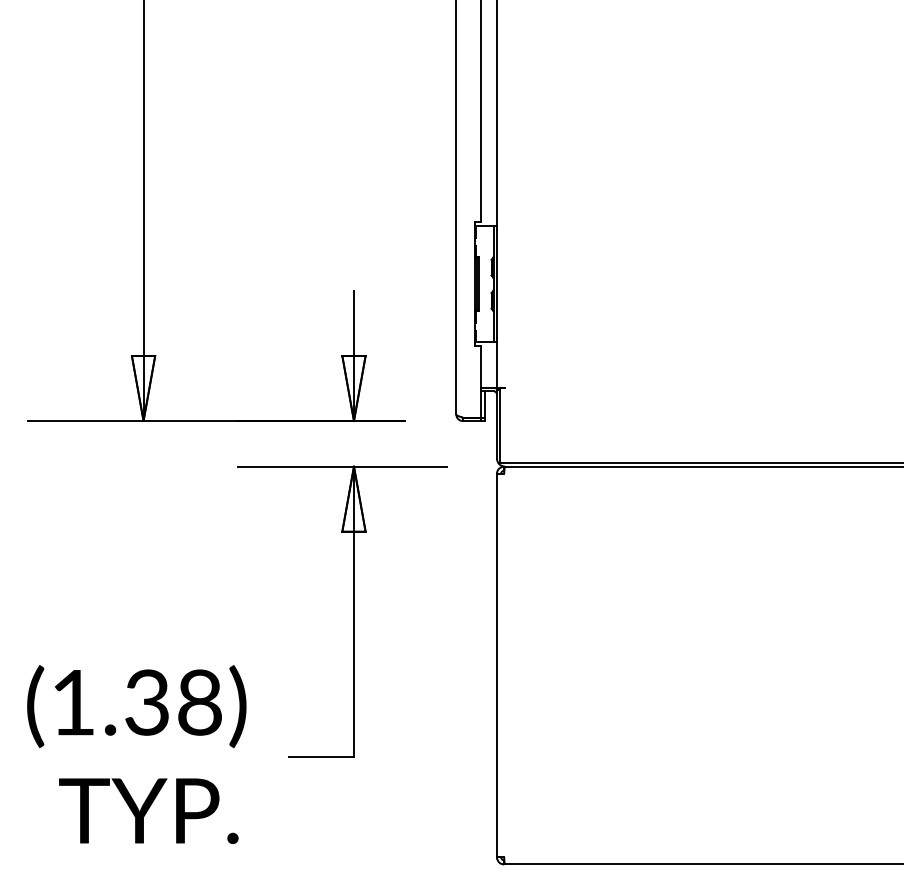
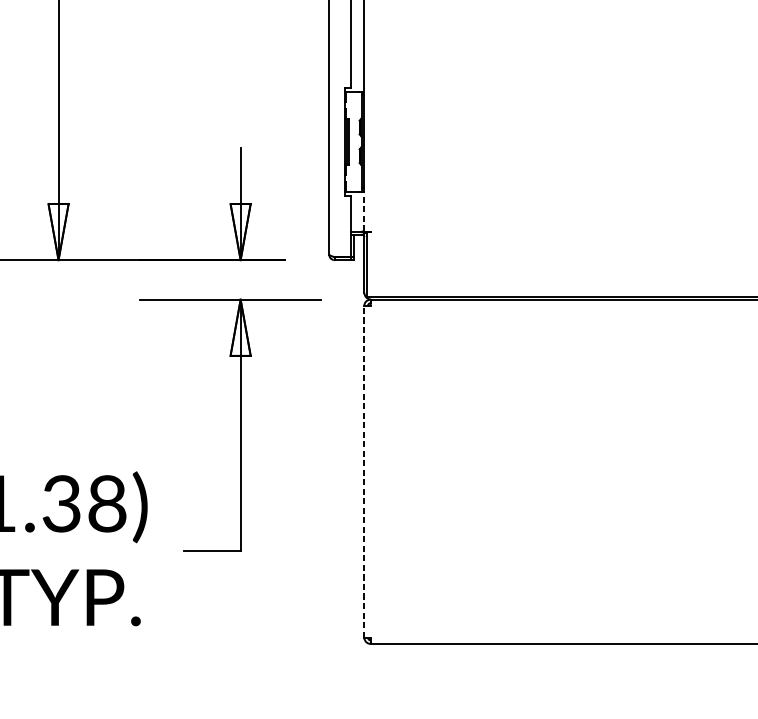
line: (496, 365) -> (363, 212), solid -> dashed
line: (496, 665) -> (363, 471), solid -> dashed

